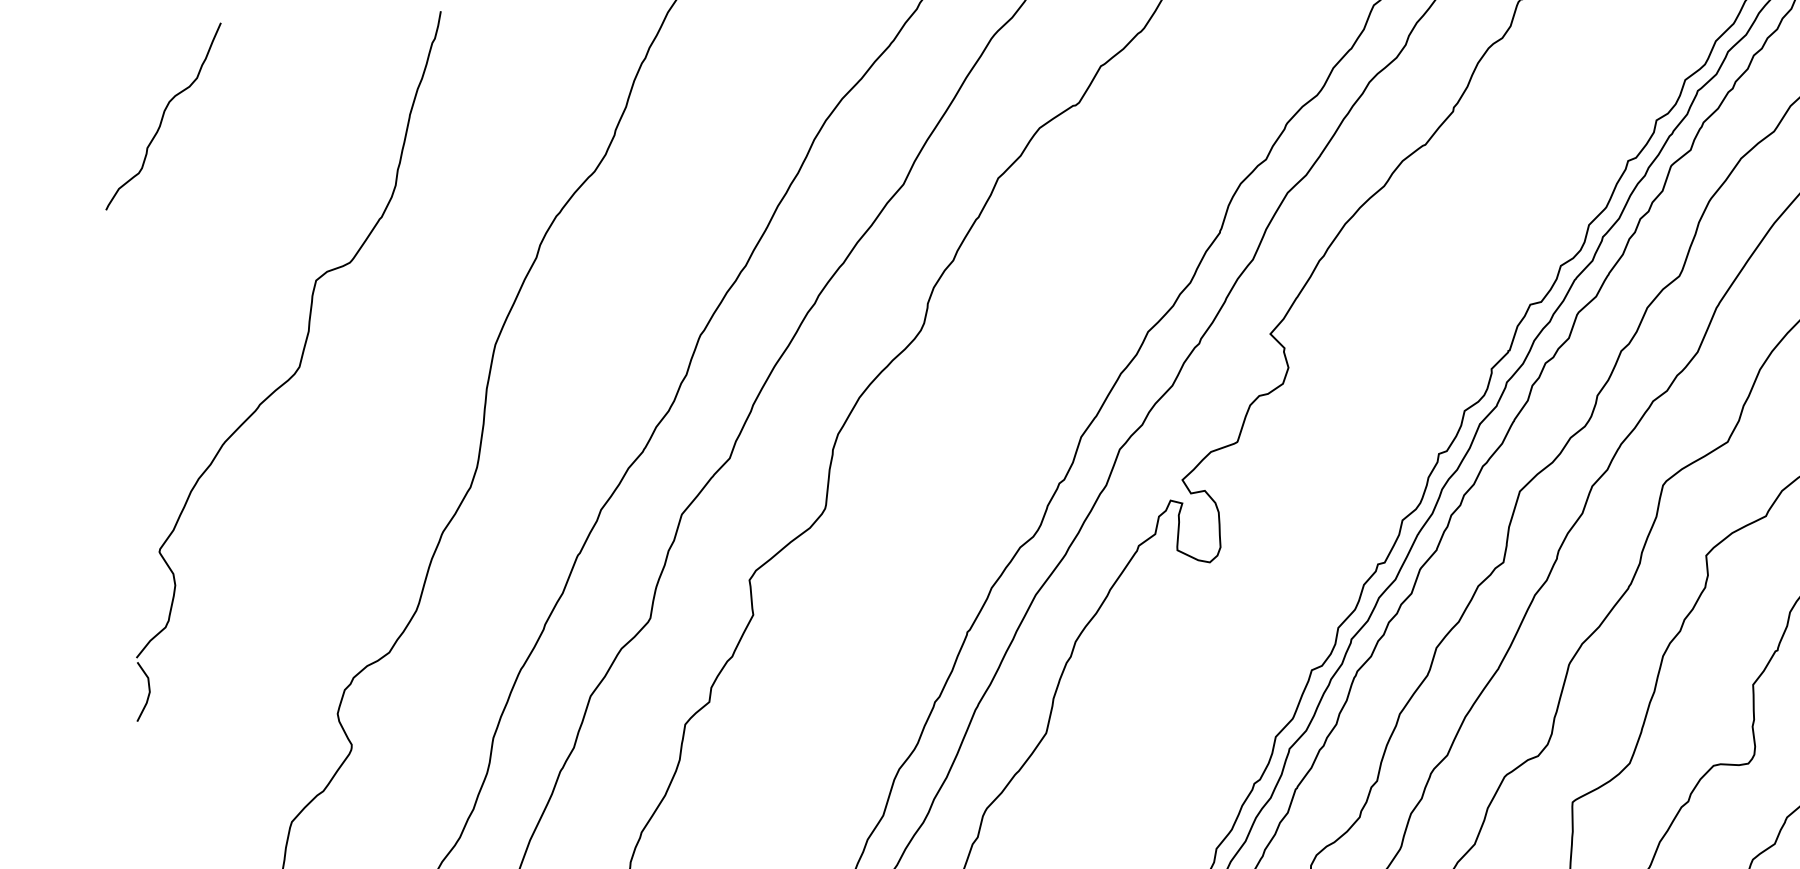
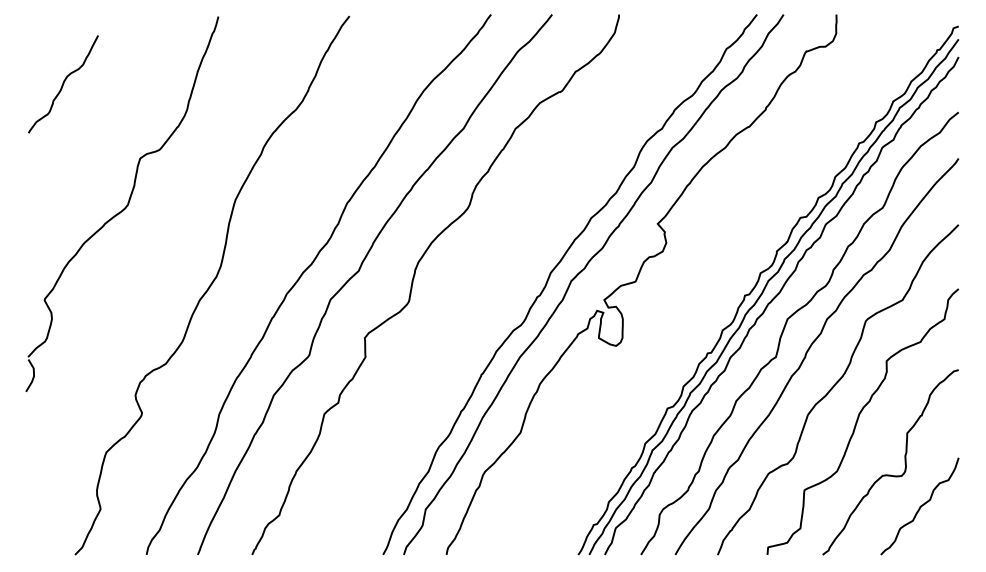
curve: (163, 116) -> (63, 84), moved

